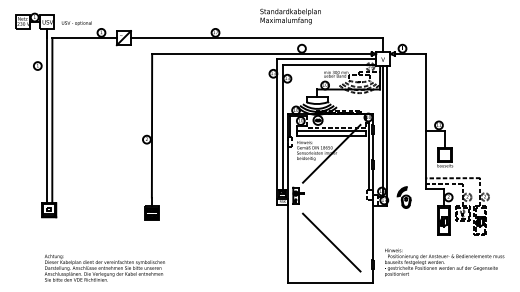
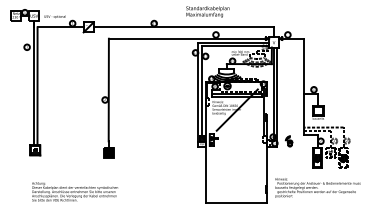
line: (372, 146) -> (266, 104), removed
part: (403, 197) -> (288, 141), size x0.7
line: (331, 242) -> (237, 173), removed

